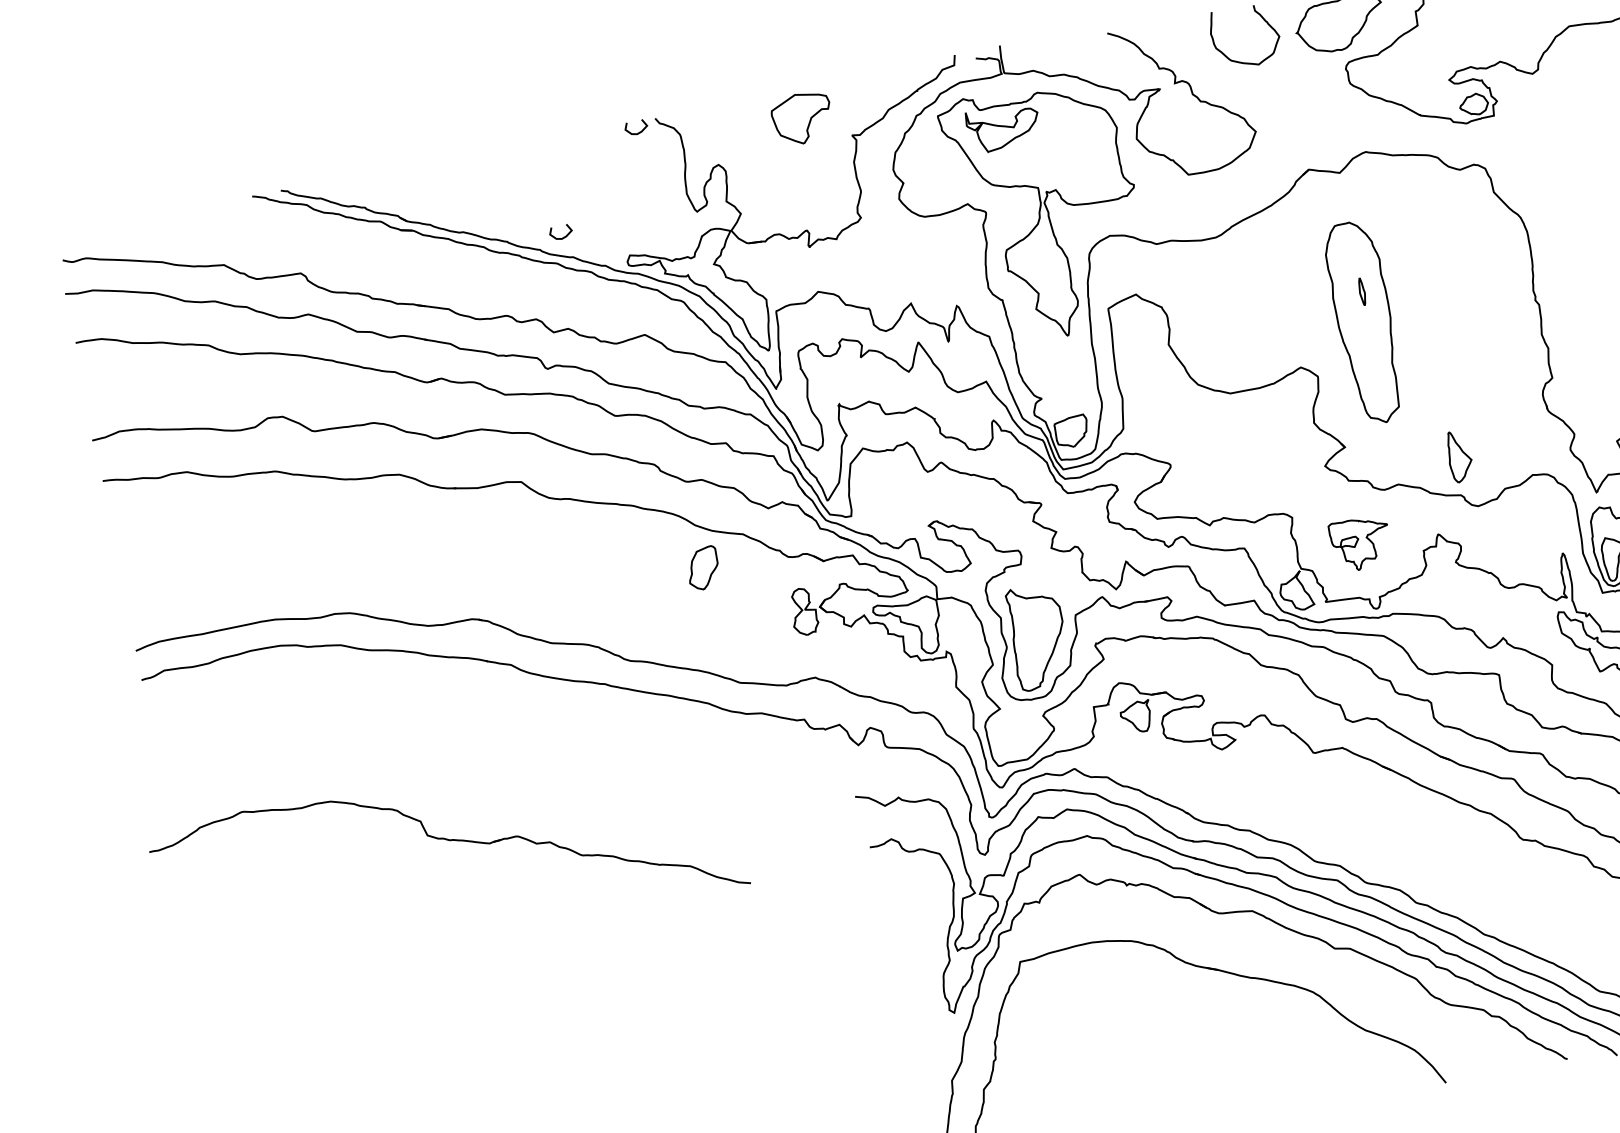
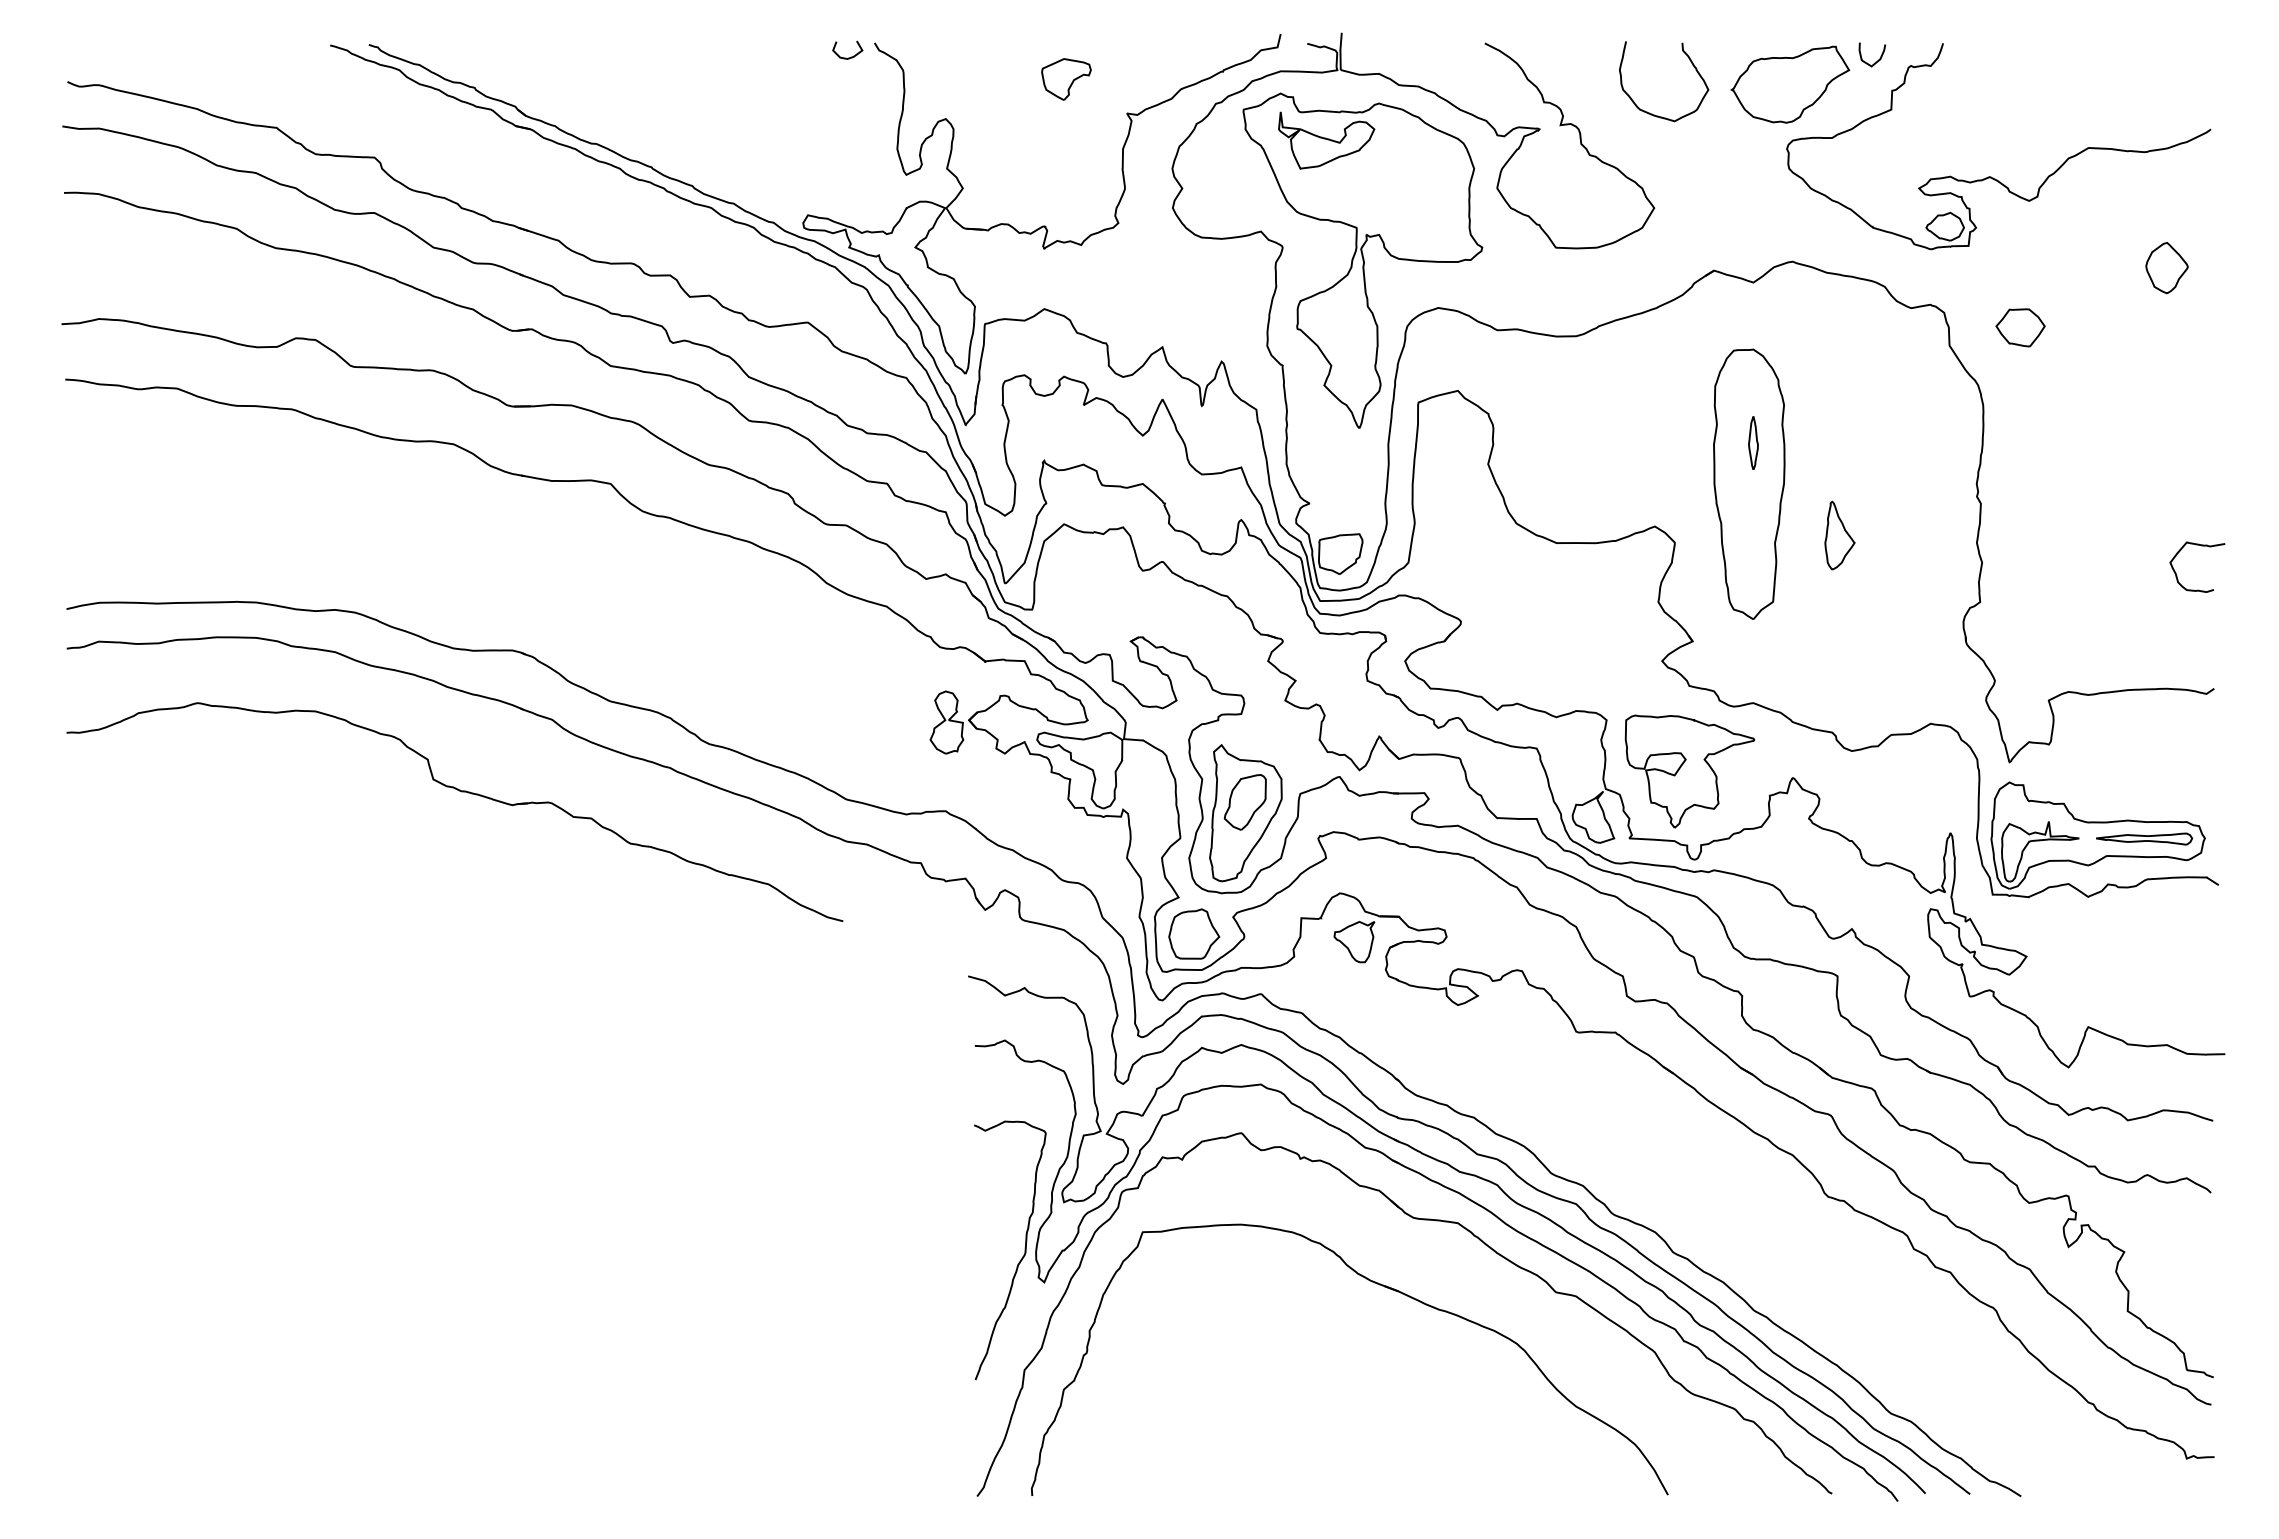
part: (802, 118) -> (1066, 79), size x0.62
part: (1543, 168) -> (2020, 327), added
curve: (564, 236) -> (727, 174), removed
part: (1362, 291) -> (1753, 442), size x1.43
part: (1459, 456) -> (1839, 535), moved
part: (1360, 544) -> (1689, 771), size x1.67
part: (702, 568) -> (1244, 802), moved
part: (1016, 733) -> (1194, 933), added
part: (450, 841) -> (461, 792), moved
curve: (934, 996) -> (1022, 1256), added

